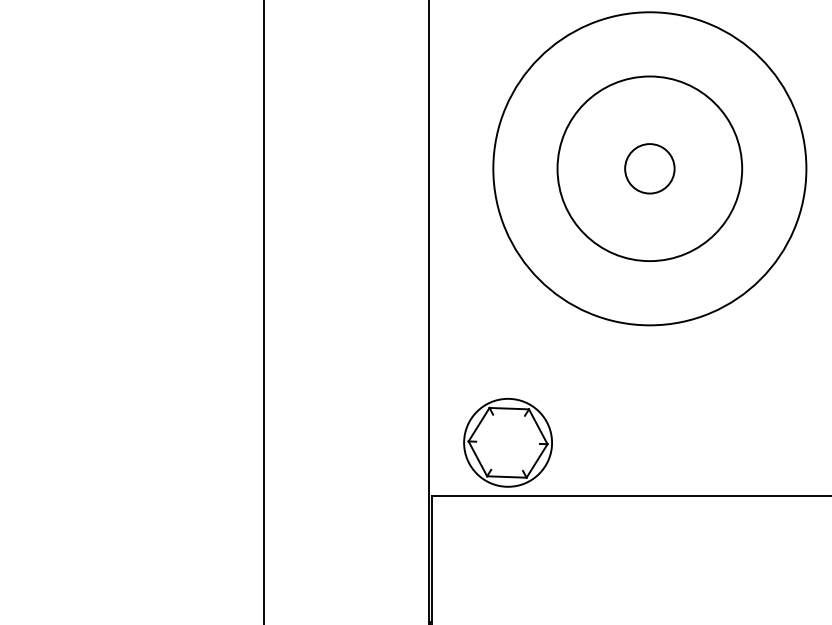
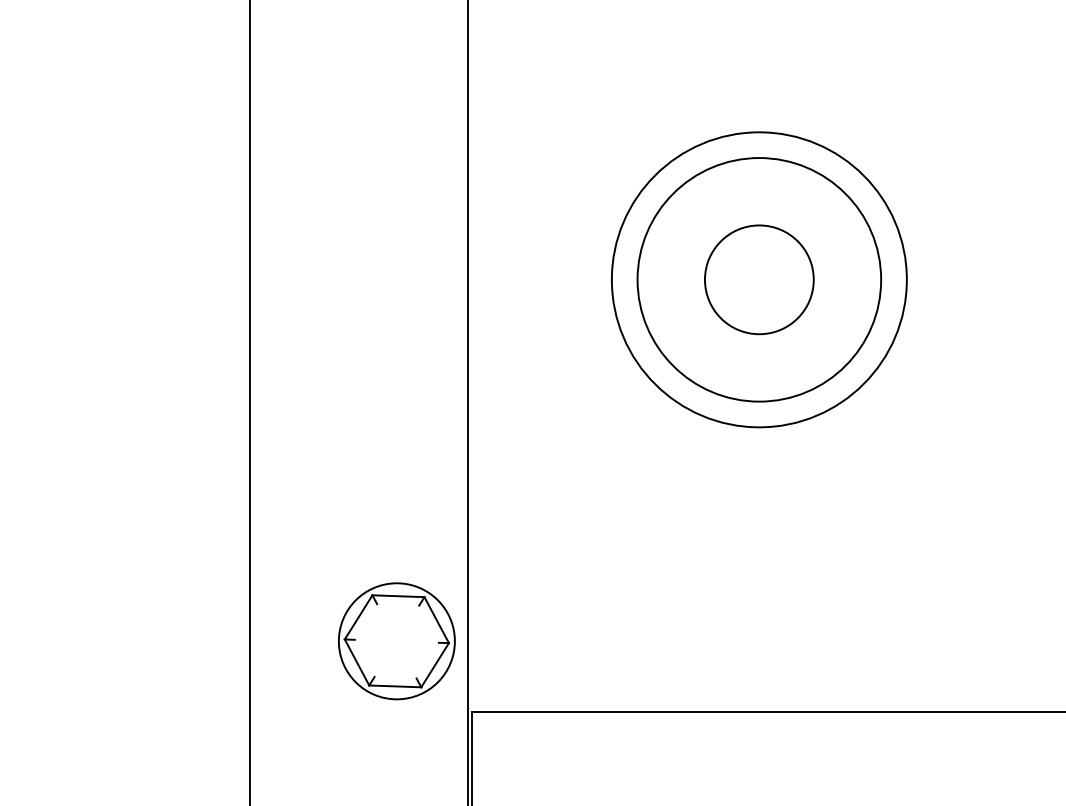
circle: (649, 168) -> (758, 279), size x0.71
circle: (649, 168) -> (758, 279), size x1.67
part: (507, 442) -> (396, 640), moved

